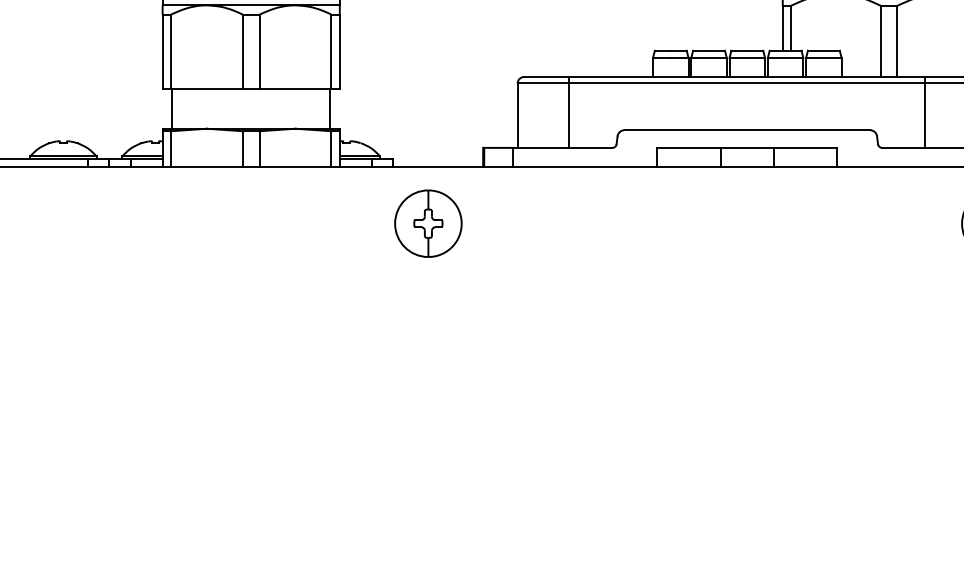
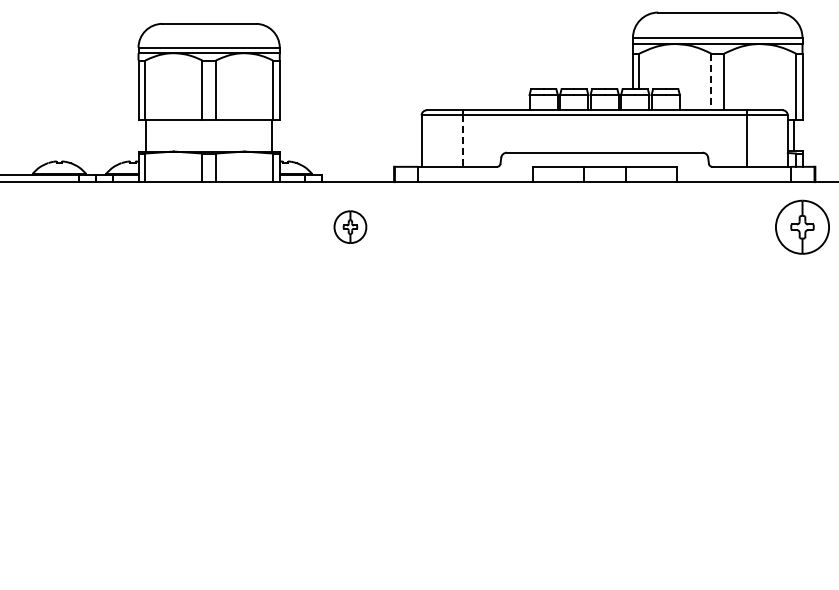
line: (881, 42) -> (711, 82), solid -> dashed
line: (568, 116) -> (462, 141), solid -> dashed
part: (428, 222) -> (350, 226), size x0.6

